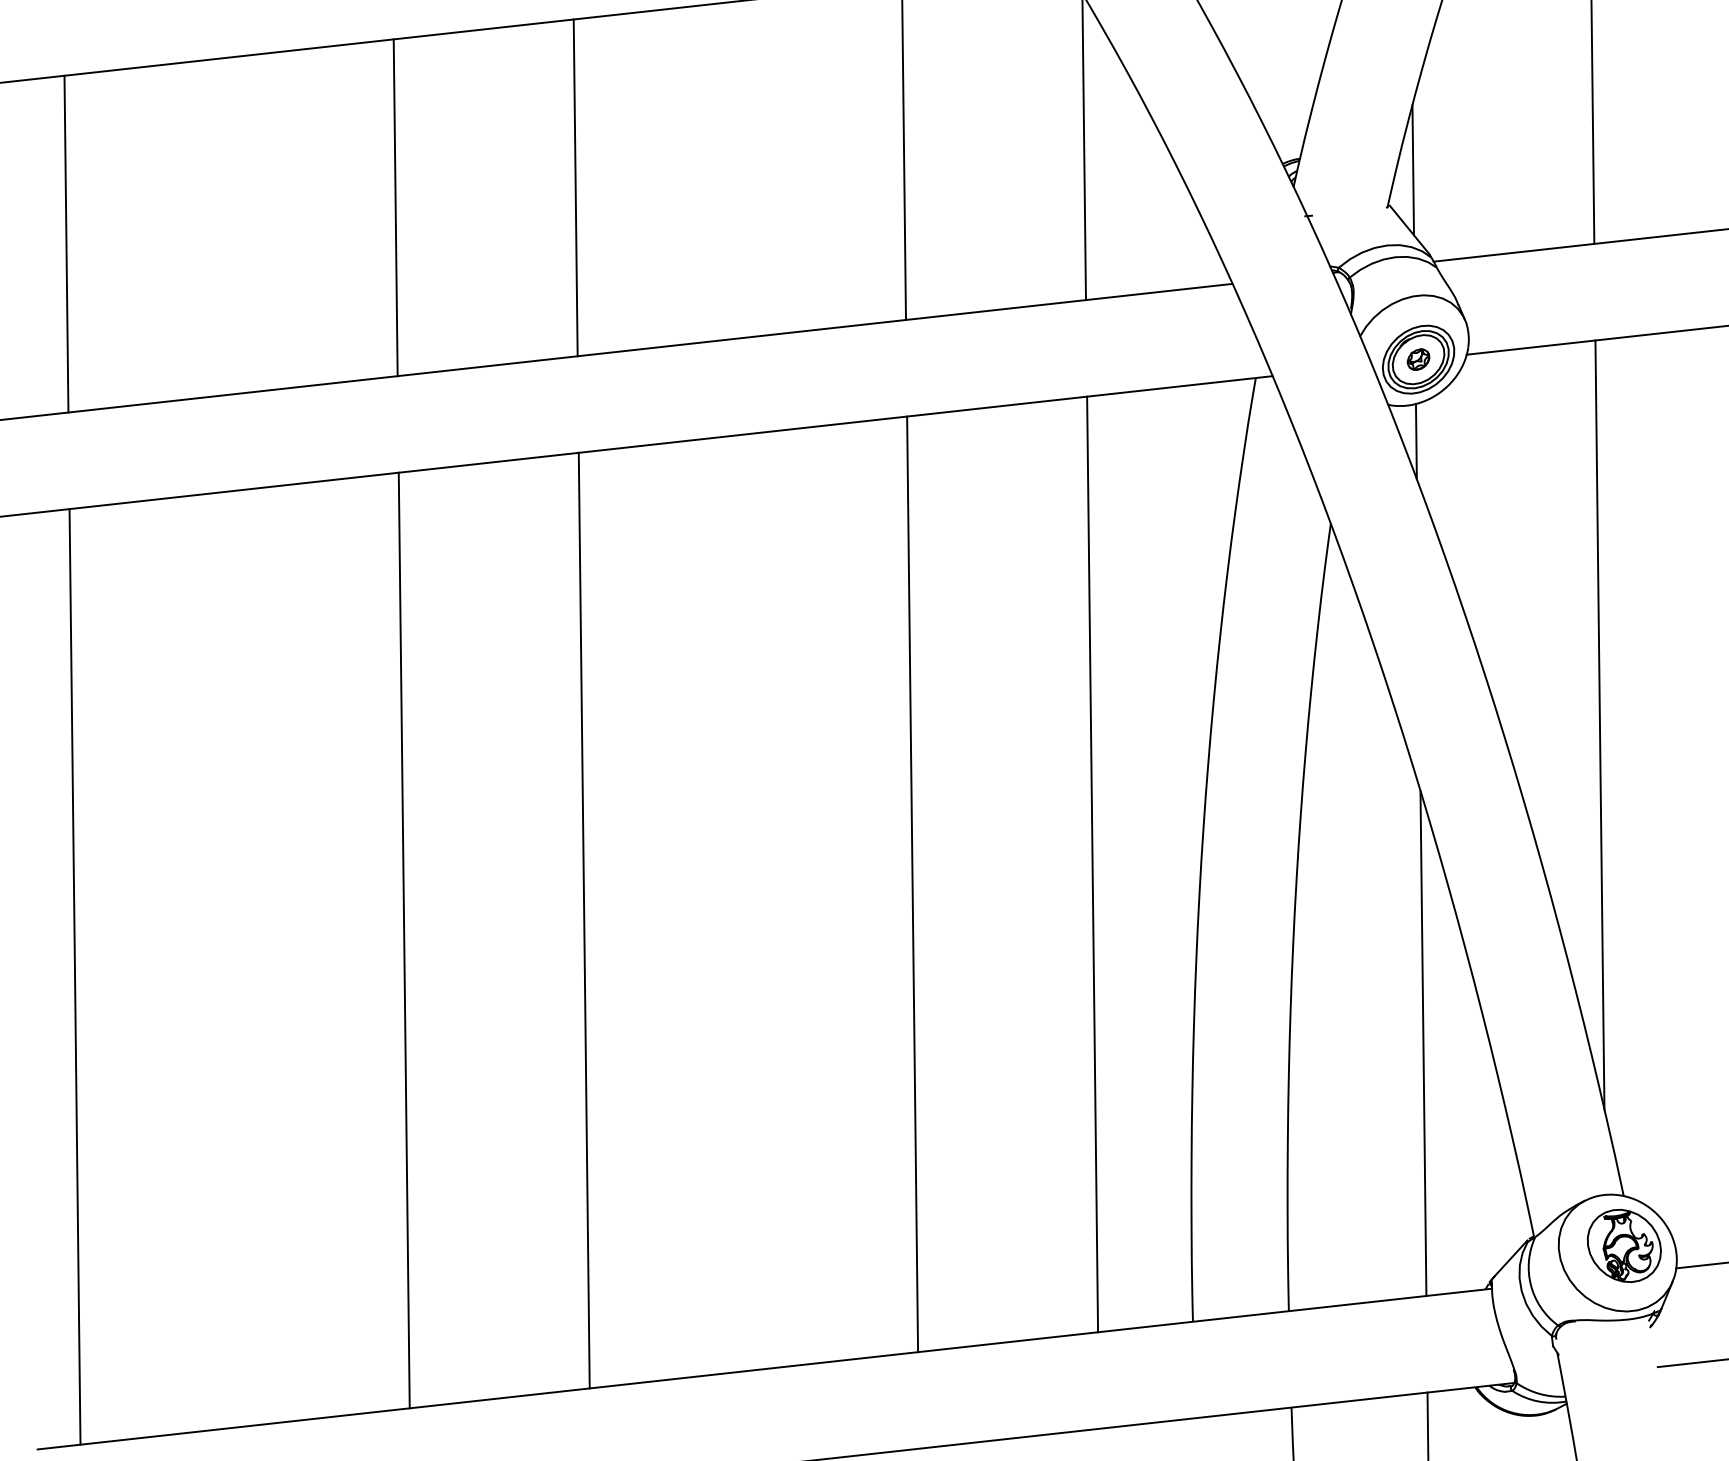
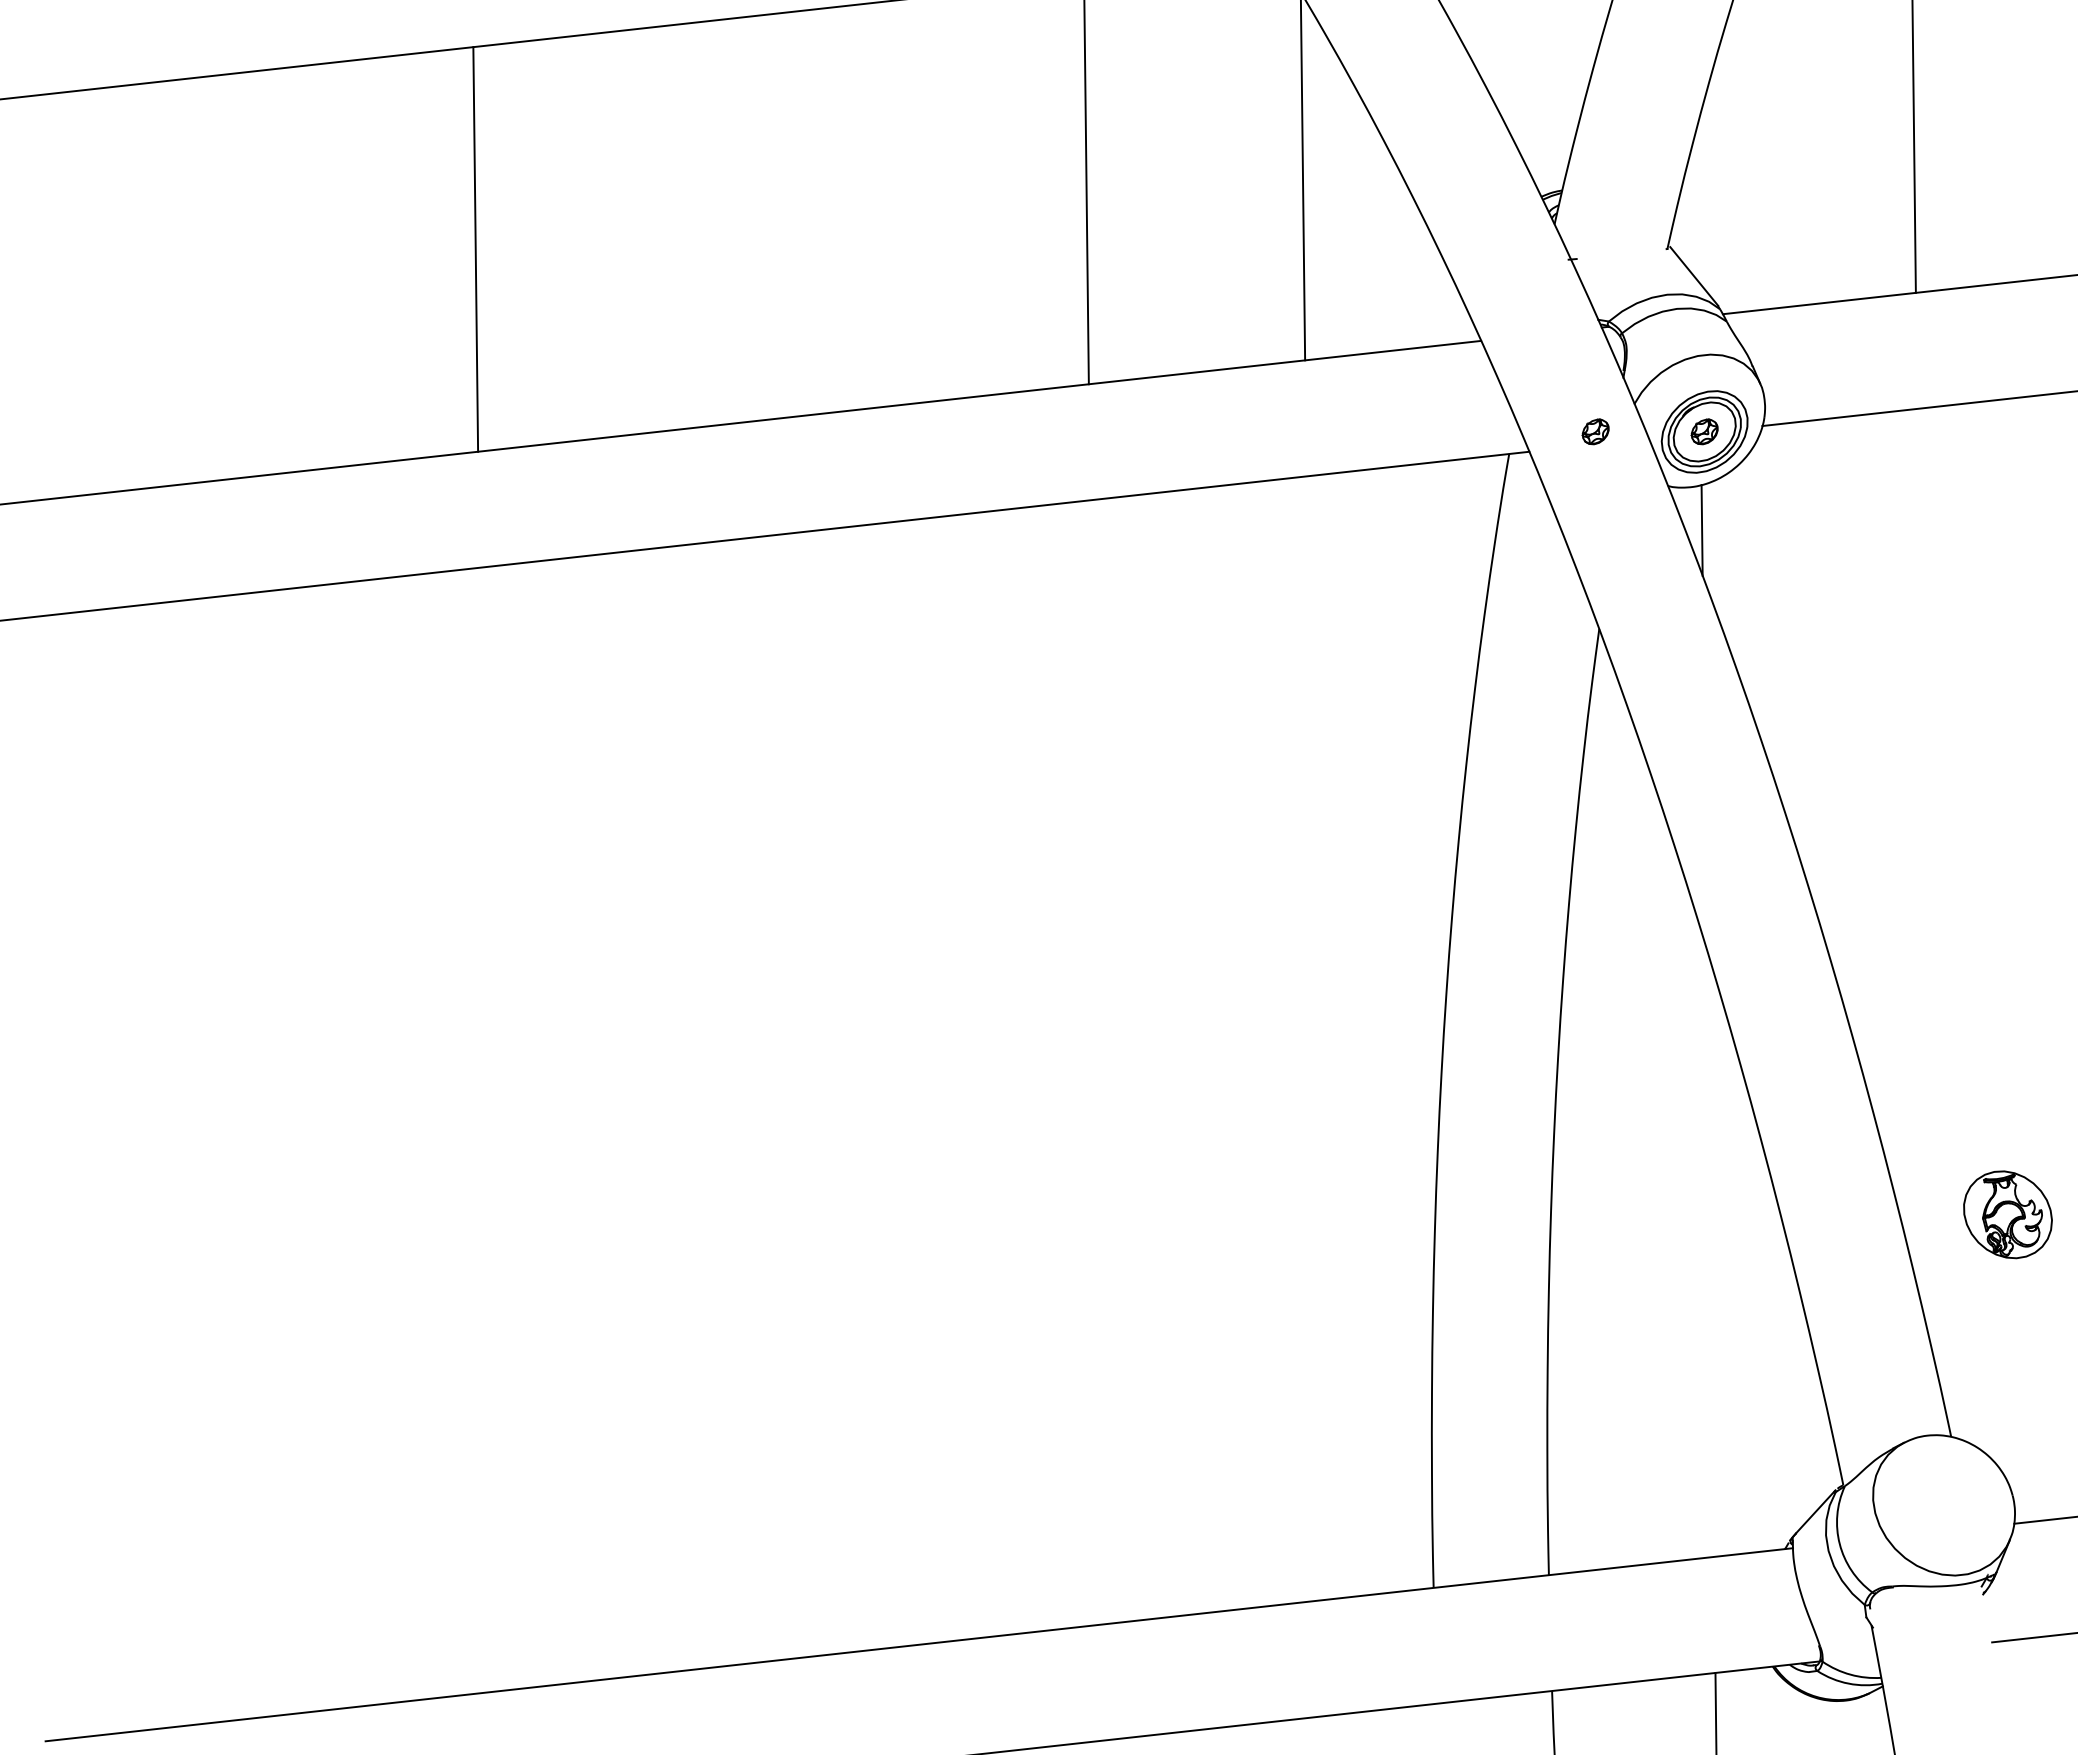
line: (1413, 170) -> (1698, 204), removed
line: (575, 187) -> (691, 225), removed
line: (65, 243) -> (79, 292), removed
part: (1327, 359) -> (1595, 431), added
line: (1599, 724) -> (1922, 870), removed
line: (1092, 864) -> (1312, 1038), removed
line: (912, 884) -> (1096, 1062), removed
line: (583, 920) -> (701, 1105), removed
line: (403, 940) -> (485, 1129), removed
line: (75, 976) -> (90, 1173), removed
line: (1423, 1043) -> (1710, 1253), removed
part: (1623, 1245) -> (2007, 1214), moved

